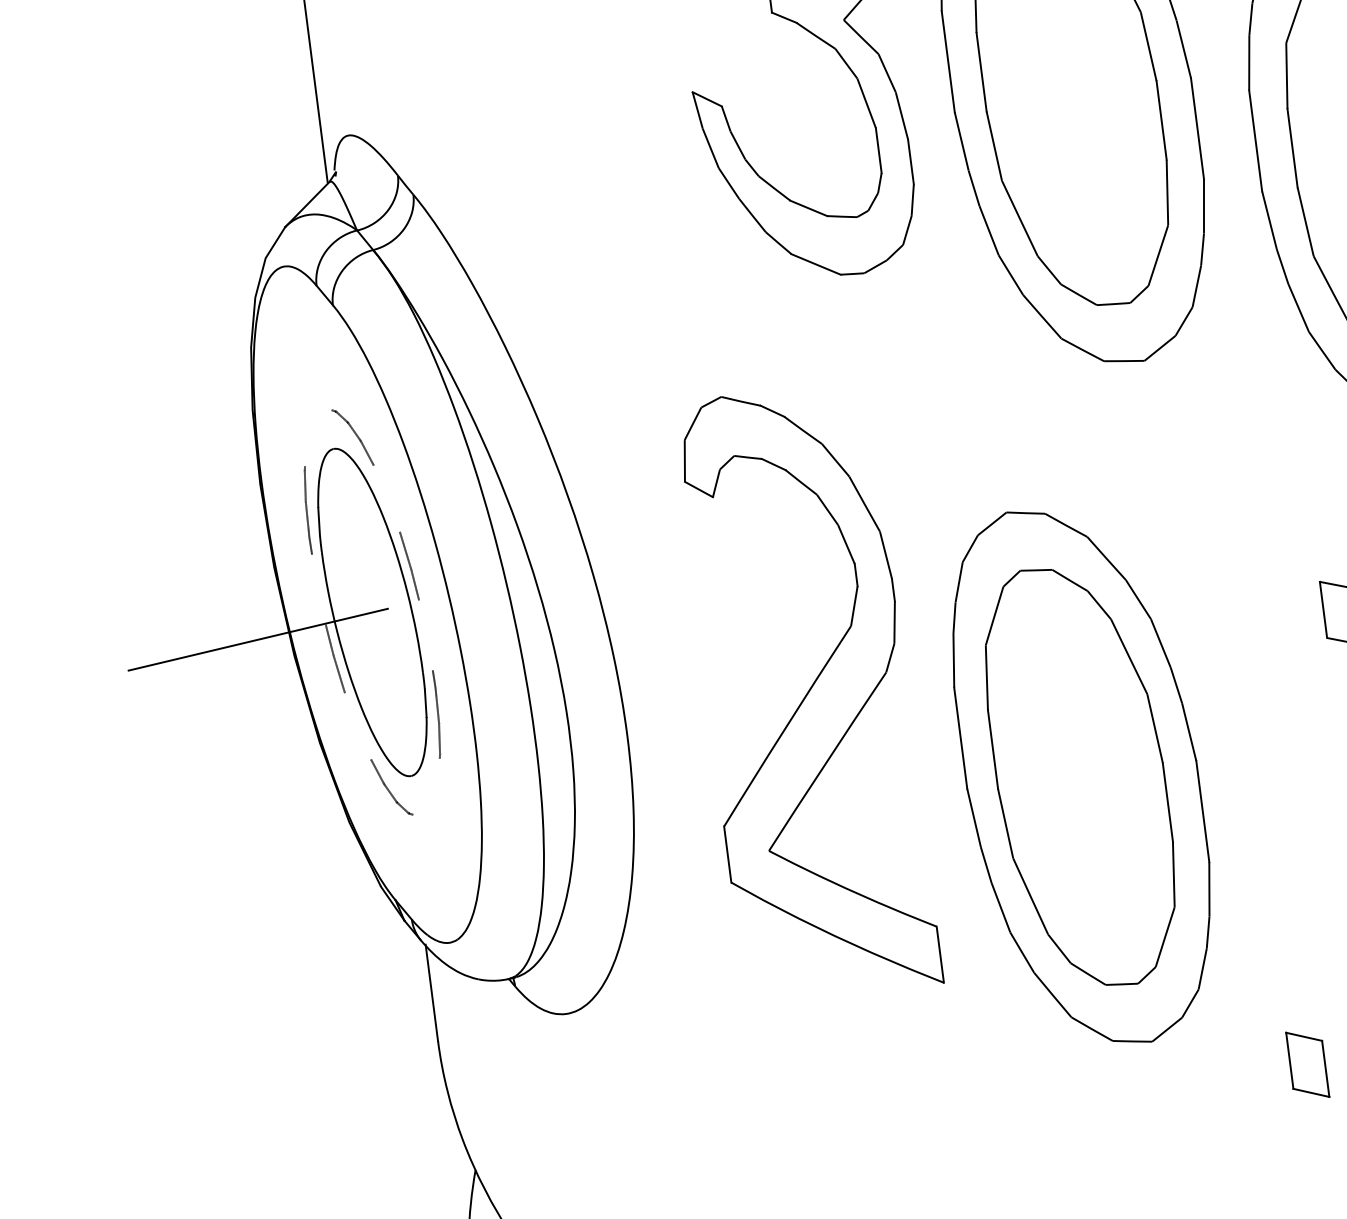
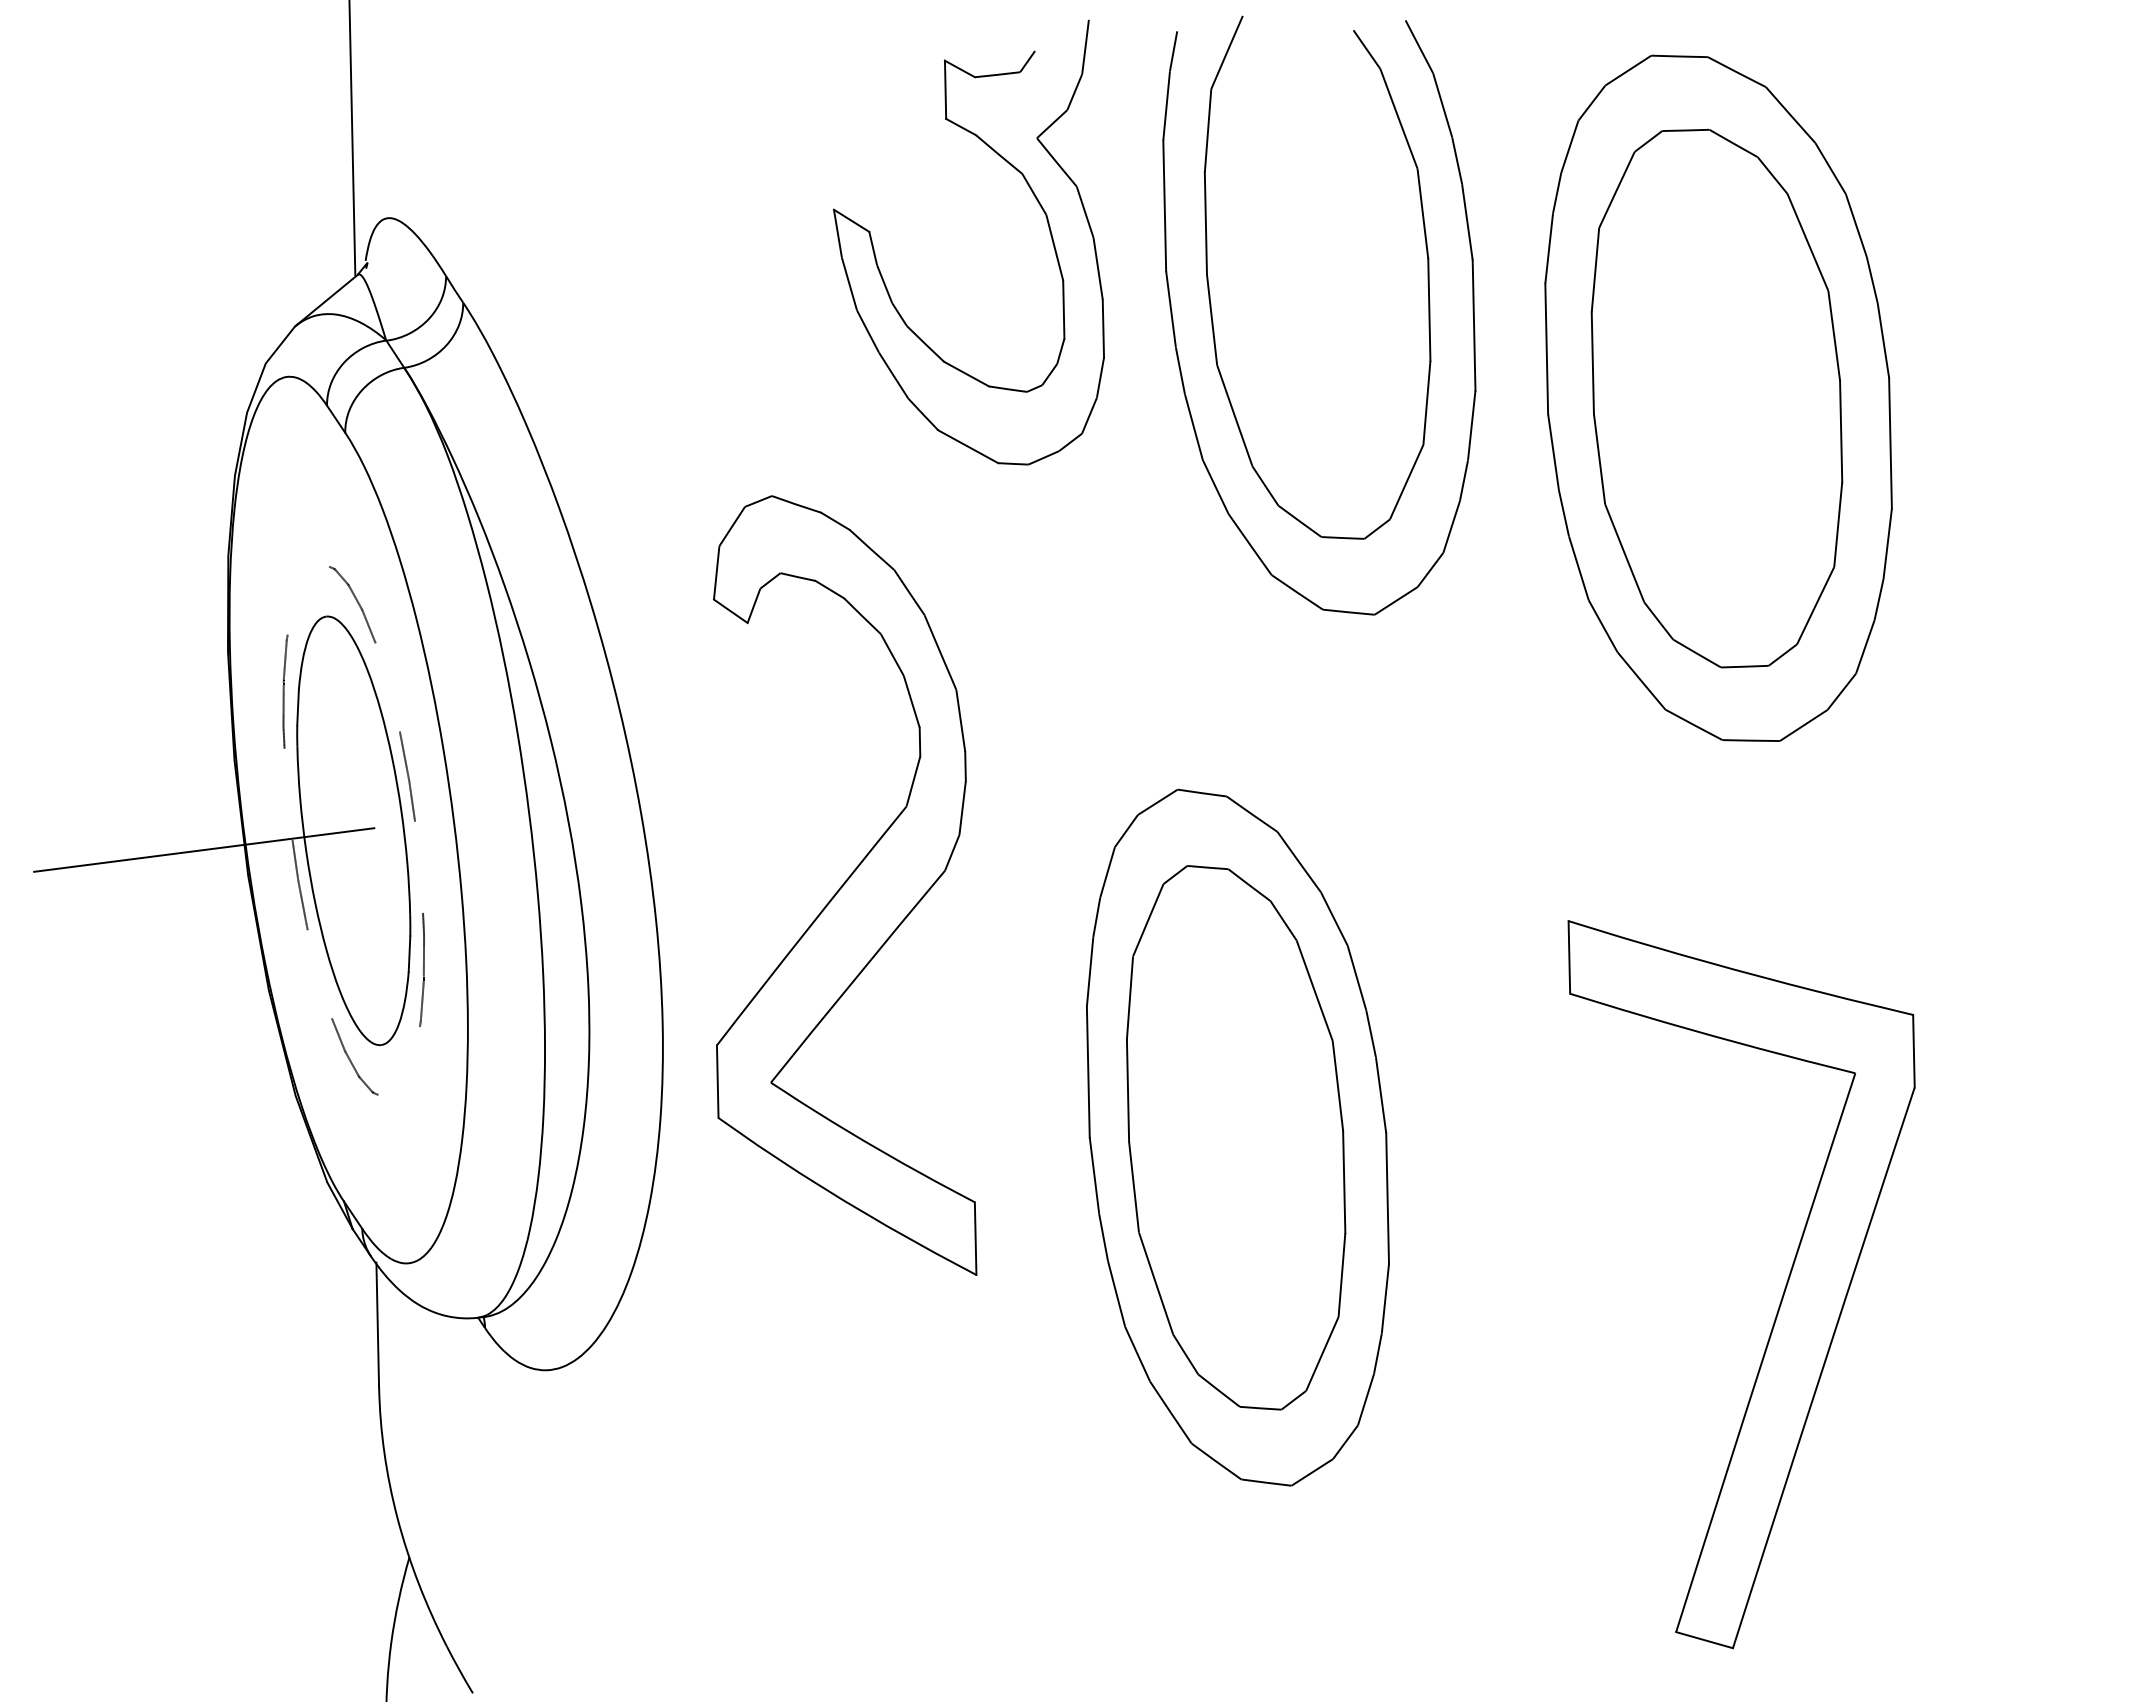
part: (809, 692) -> (844, 885), moved
part: (1308, 1064) -> (1487, 1536), removed

